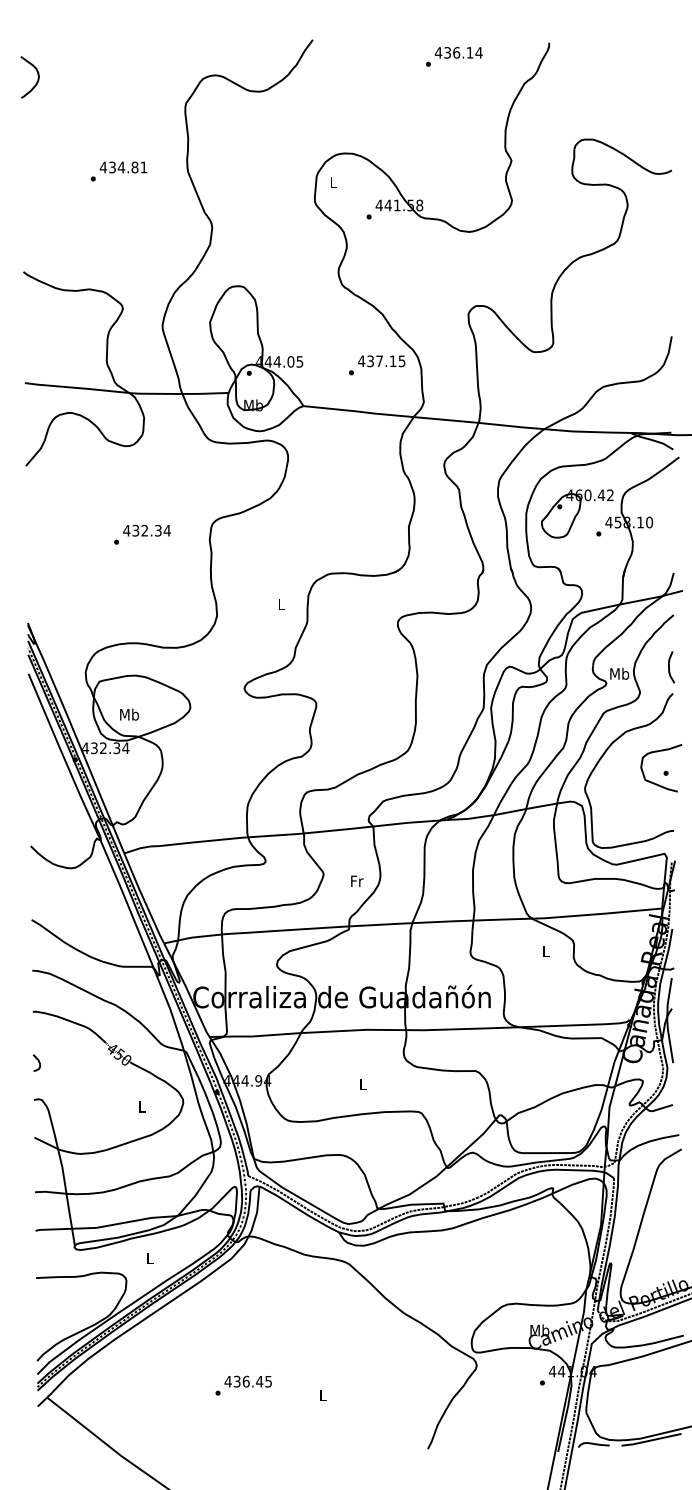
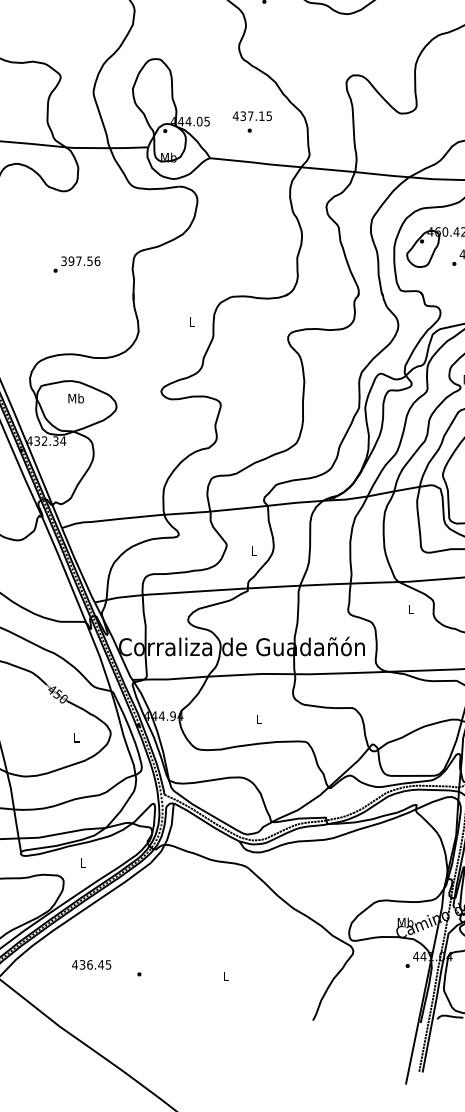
text: (381, 361) -> (252, 116), moved
text: (146, 530) -> (80, 261), 432.34 -> 397.56
text: (129, 714) -> (76, 398), moved
text: (357, 880) -> (254, 550), Fr -> L
text: (247, 1381) -> (91, 964), moved

